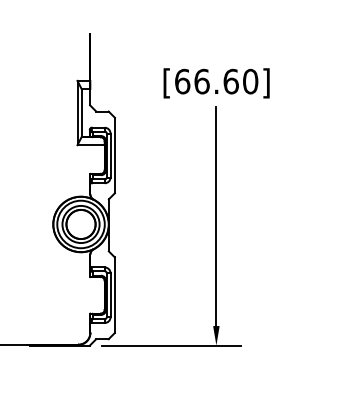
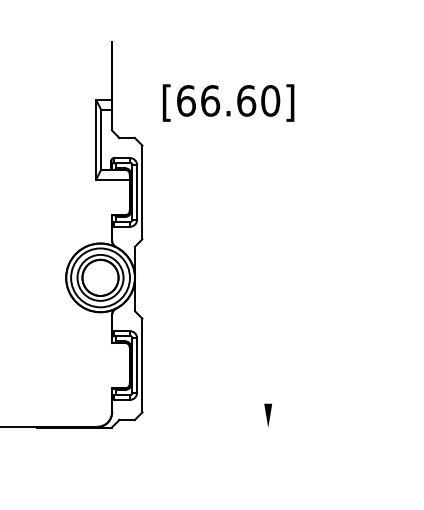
text: (216, 82) -> (228, 102), moved
line: (216, 216) -> (268, 267), removed
line: (171, 345) -> (212, 427), removed

